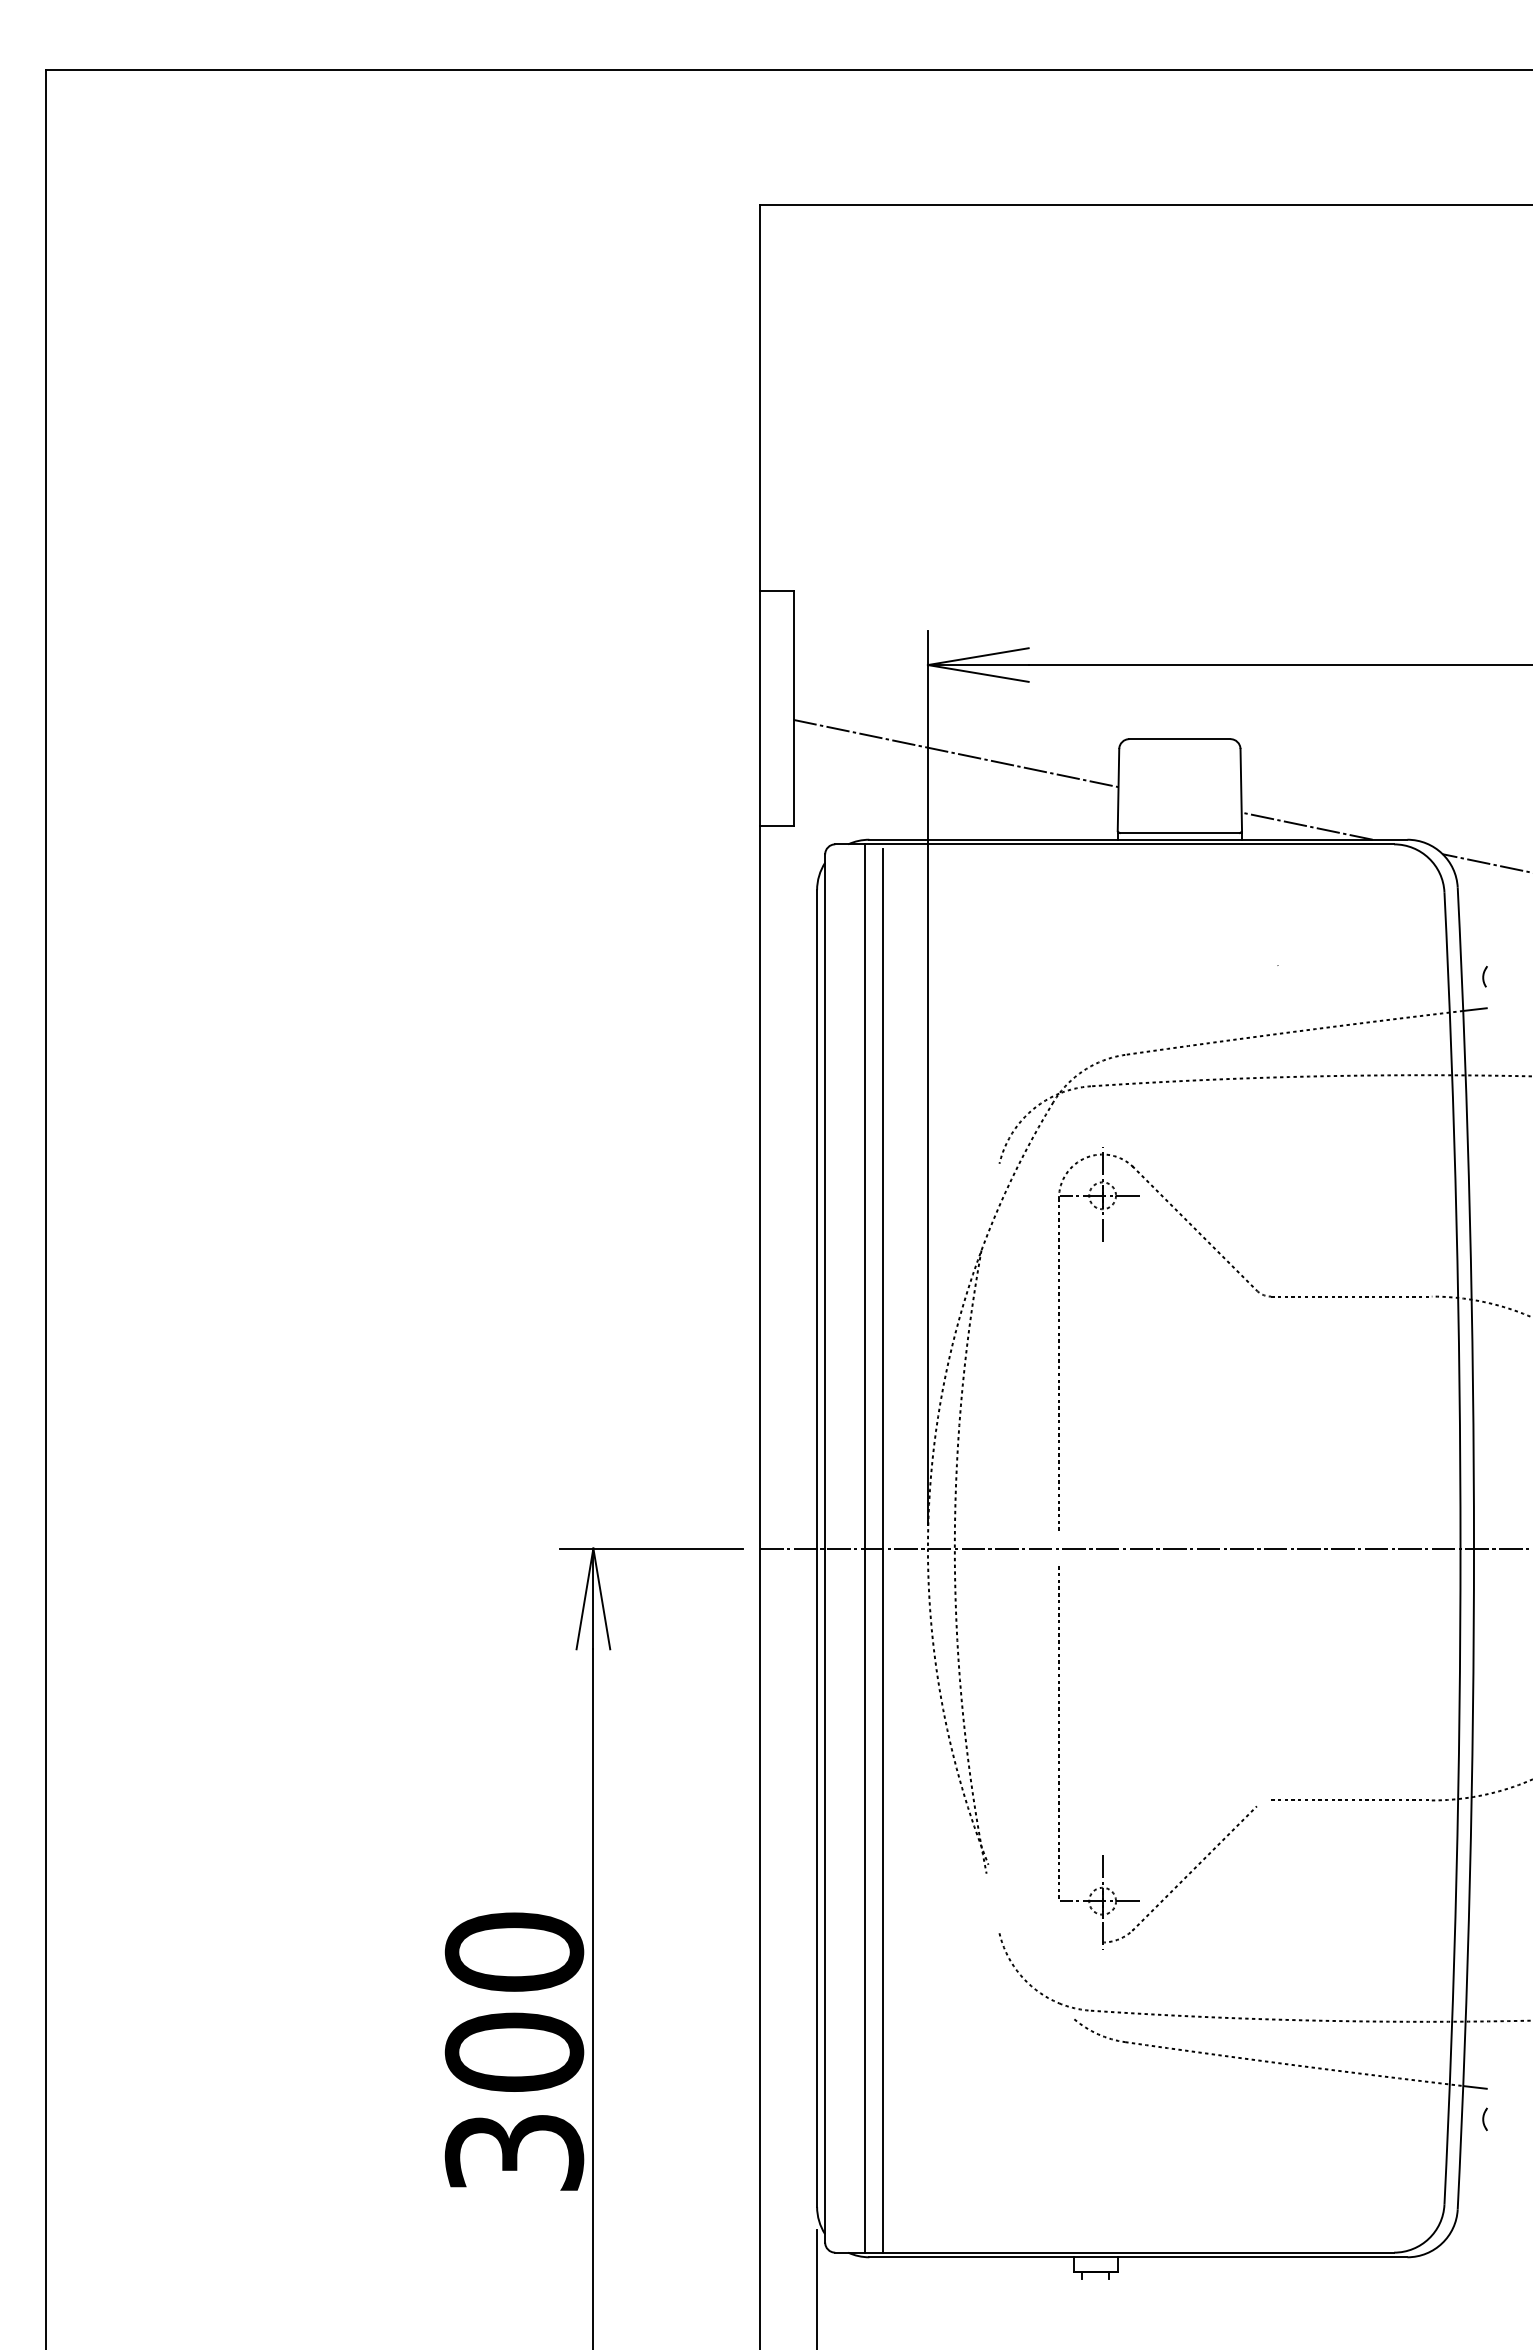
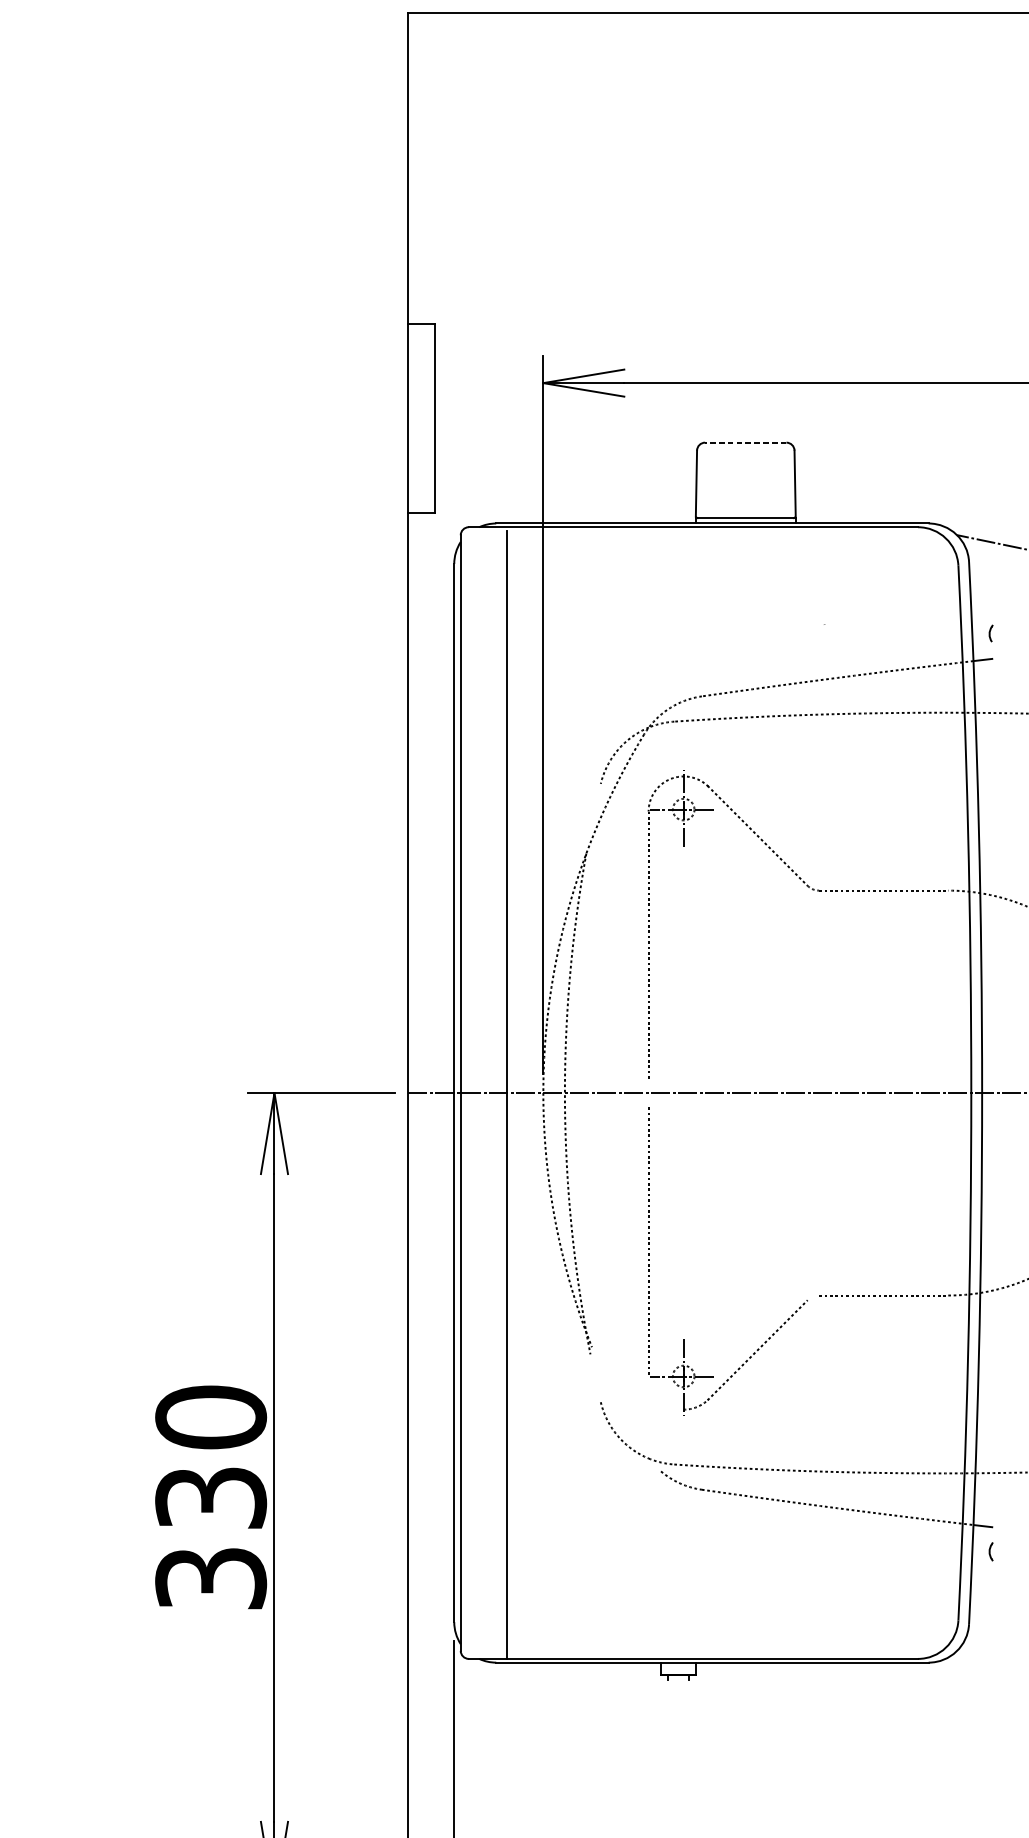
line: (1179, 739) -> (745, 442), solid -> dashed
line: (955, 753) -> (565, 454), removed
line: (1306, 825) -> (847, 512), removed
line: (865, 1548) -> (493, 1093), removed
text: (514, 2051) -> (211, 1497), 300 -> 330

